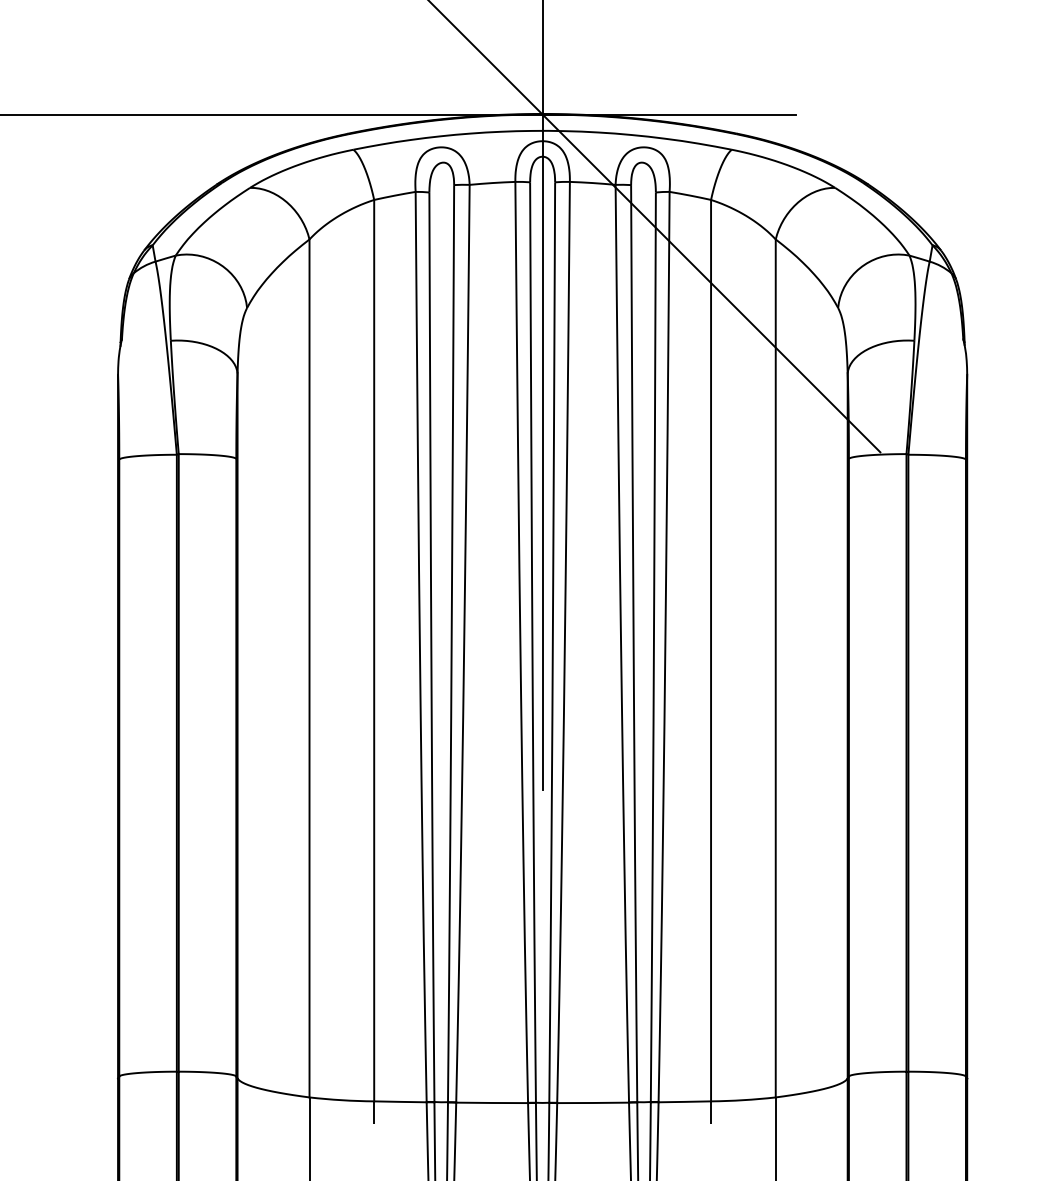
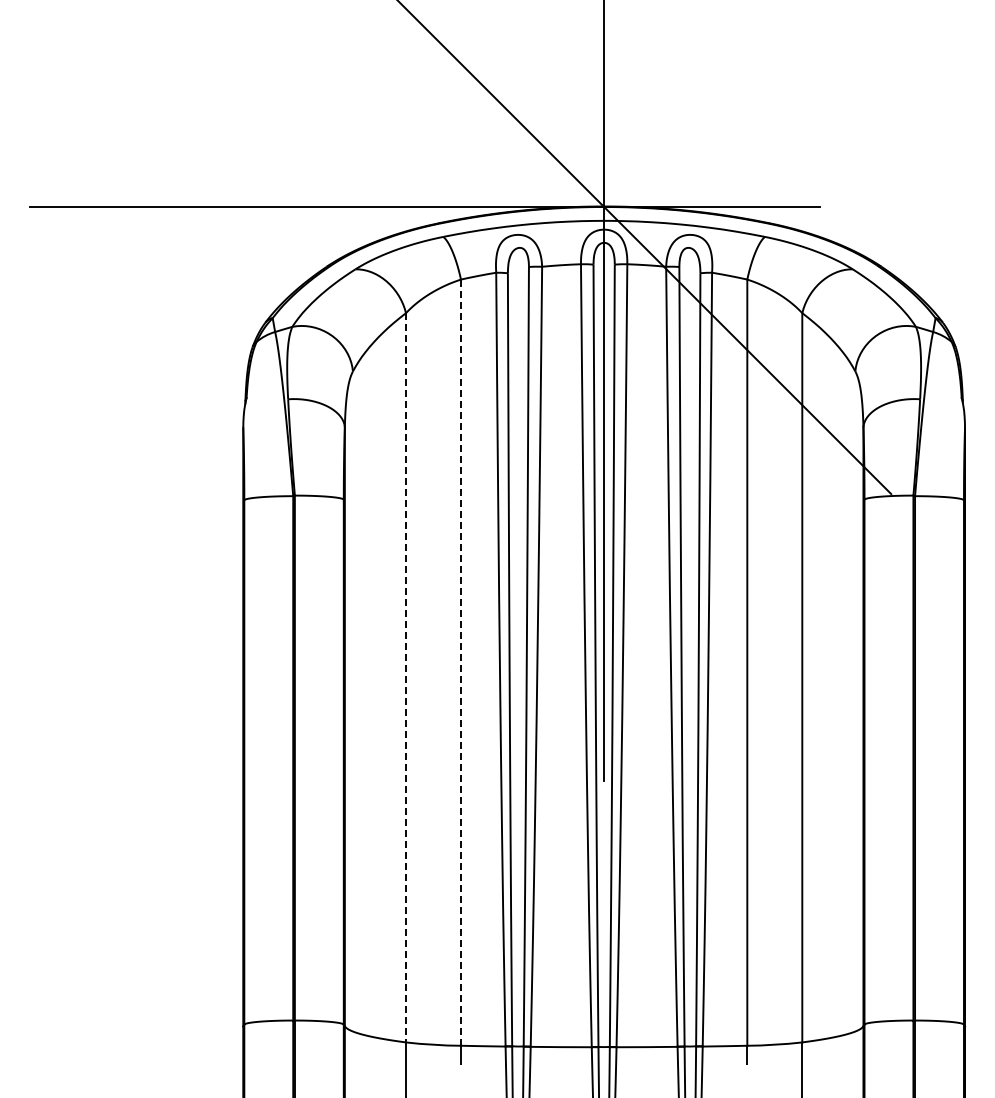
line: (373, 651) -> (460, 663), solid -> dashed
line: (310, 668) -> (406, 677), solid -> dashed

